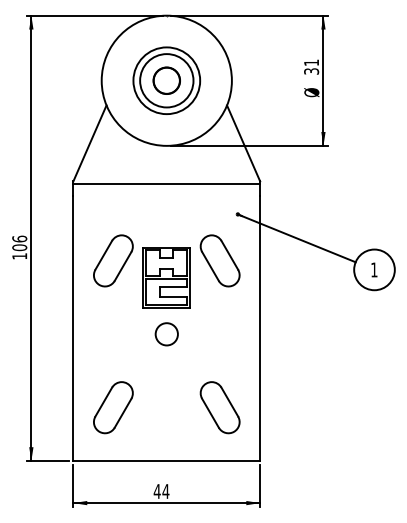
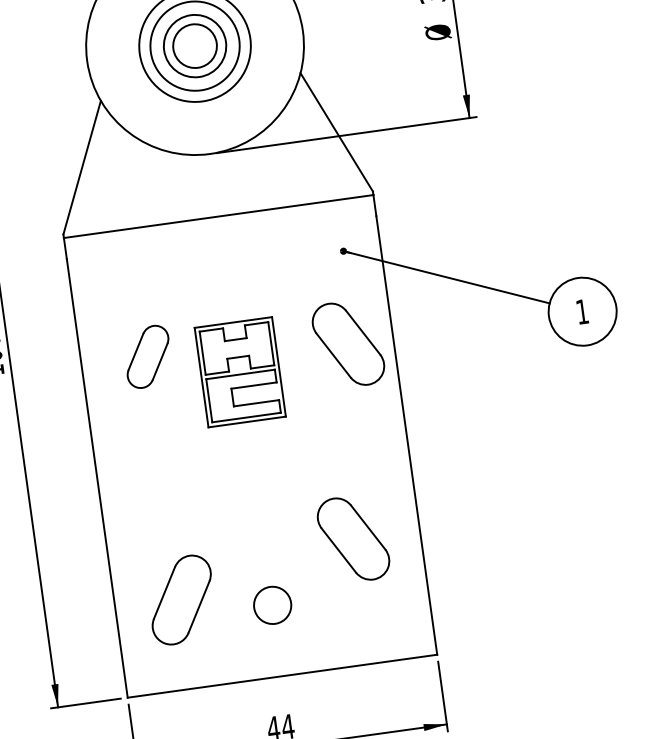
circle: (166, 80) -> (194, 45), size x1.4
part: (113, 260) -> (148, 356), size x0.7
part: (219, 260) -> (347, 343), moved
circle: (166, 334) -> (272, 605), moved
part: (219, 407) -> (352, 538), moved

